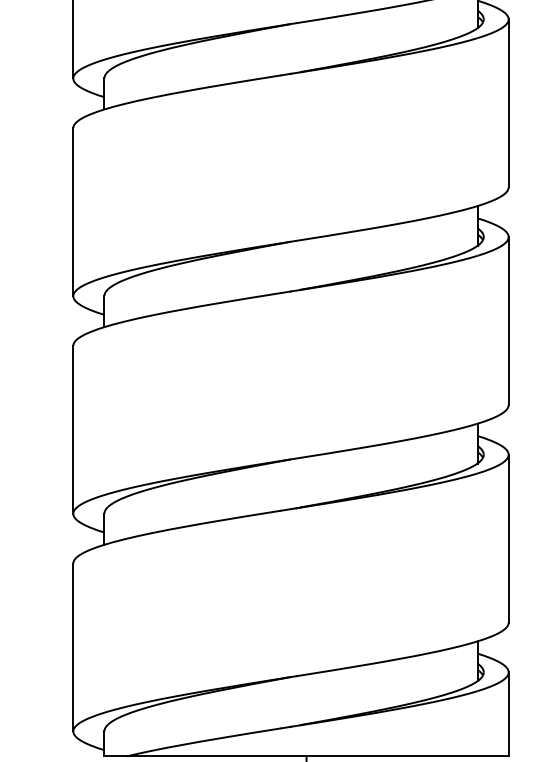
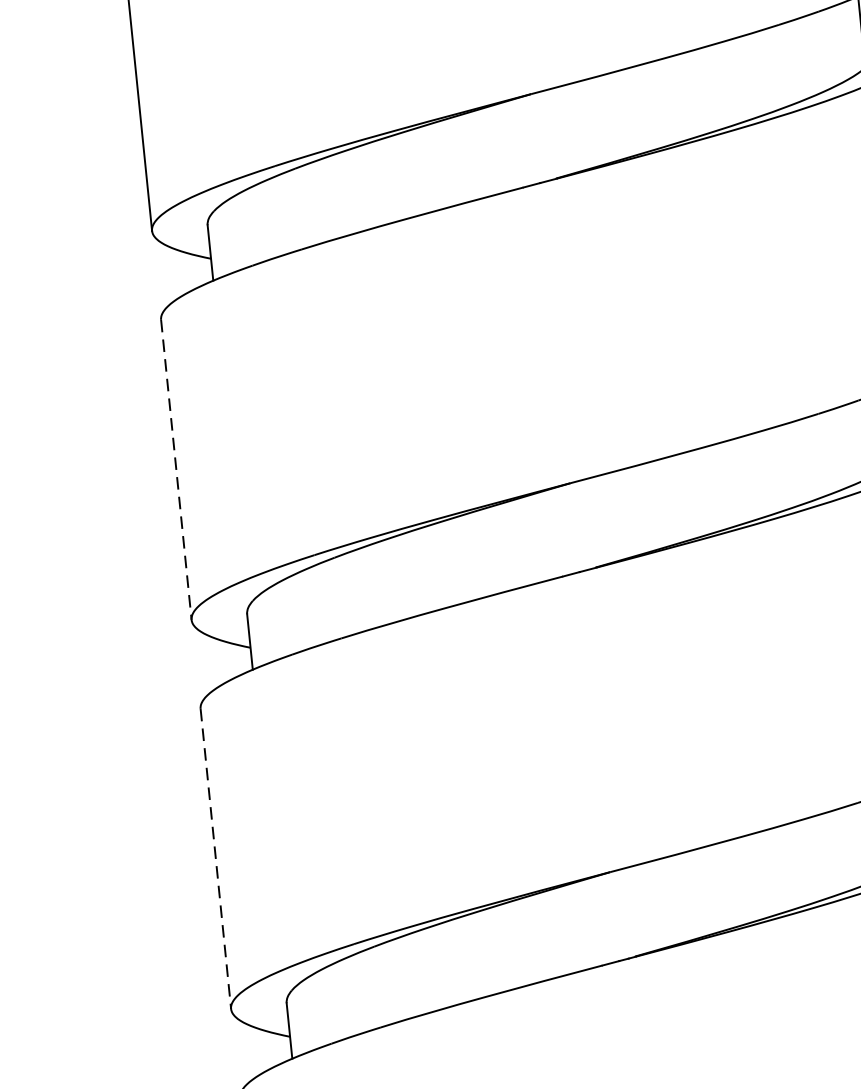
line: (73, 212) -> (176, 470), solid -> dashed
line: (73, 429) -> (216, 858), solid -> dashed

